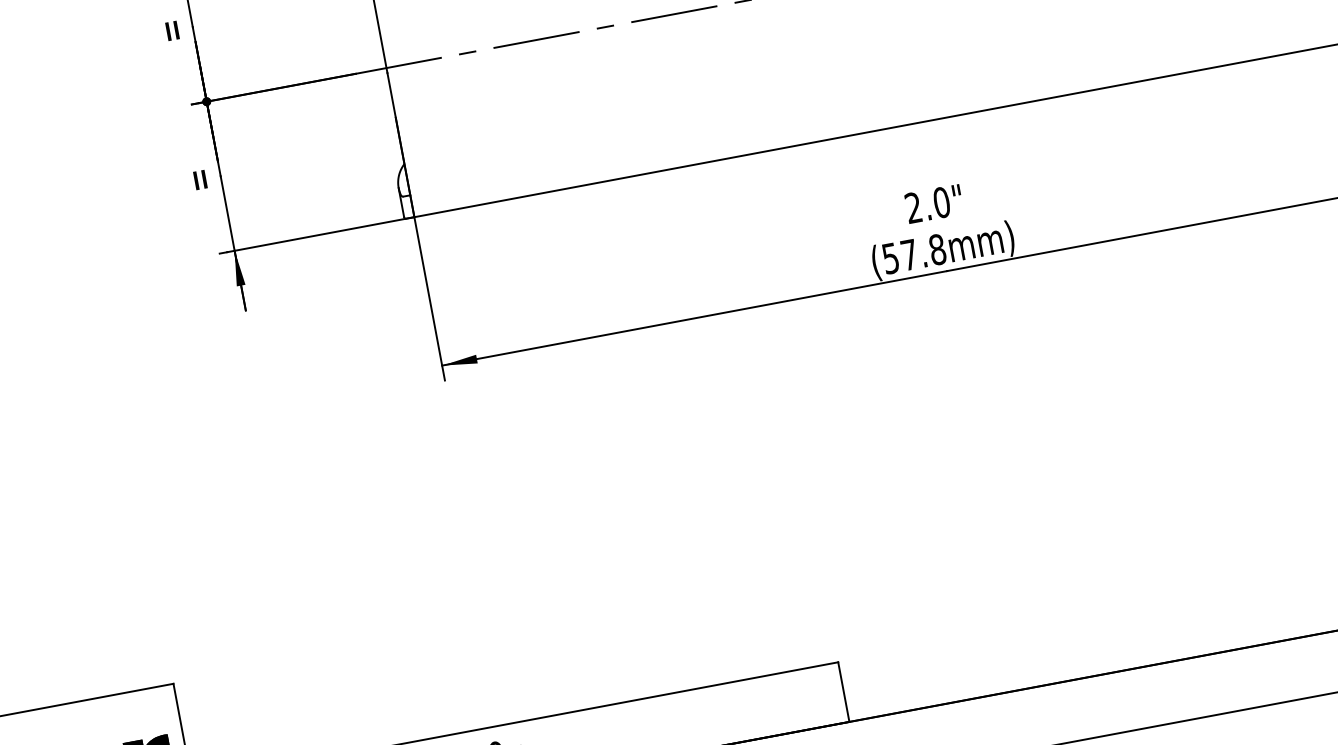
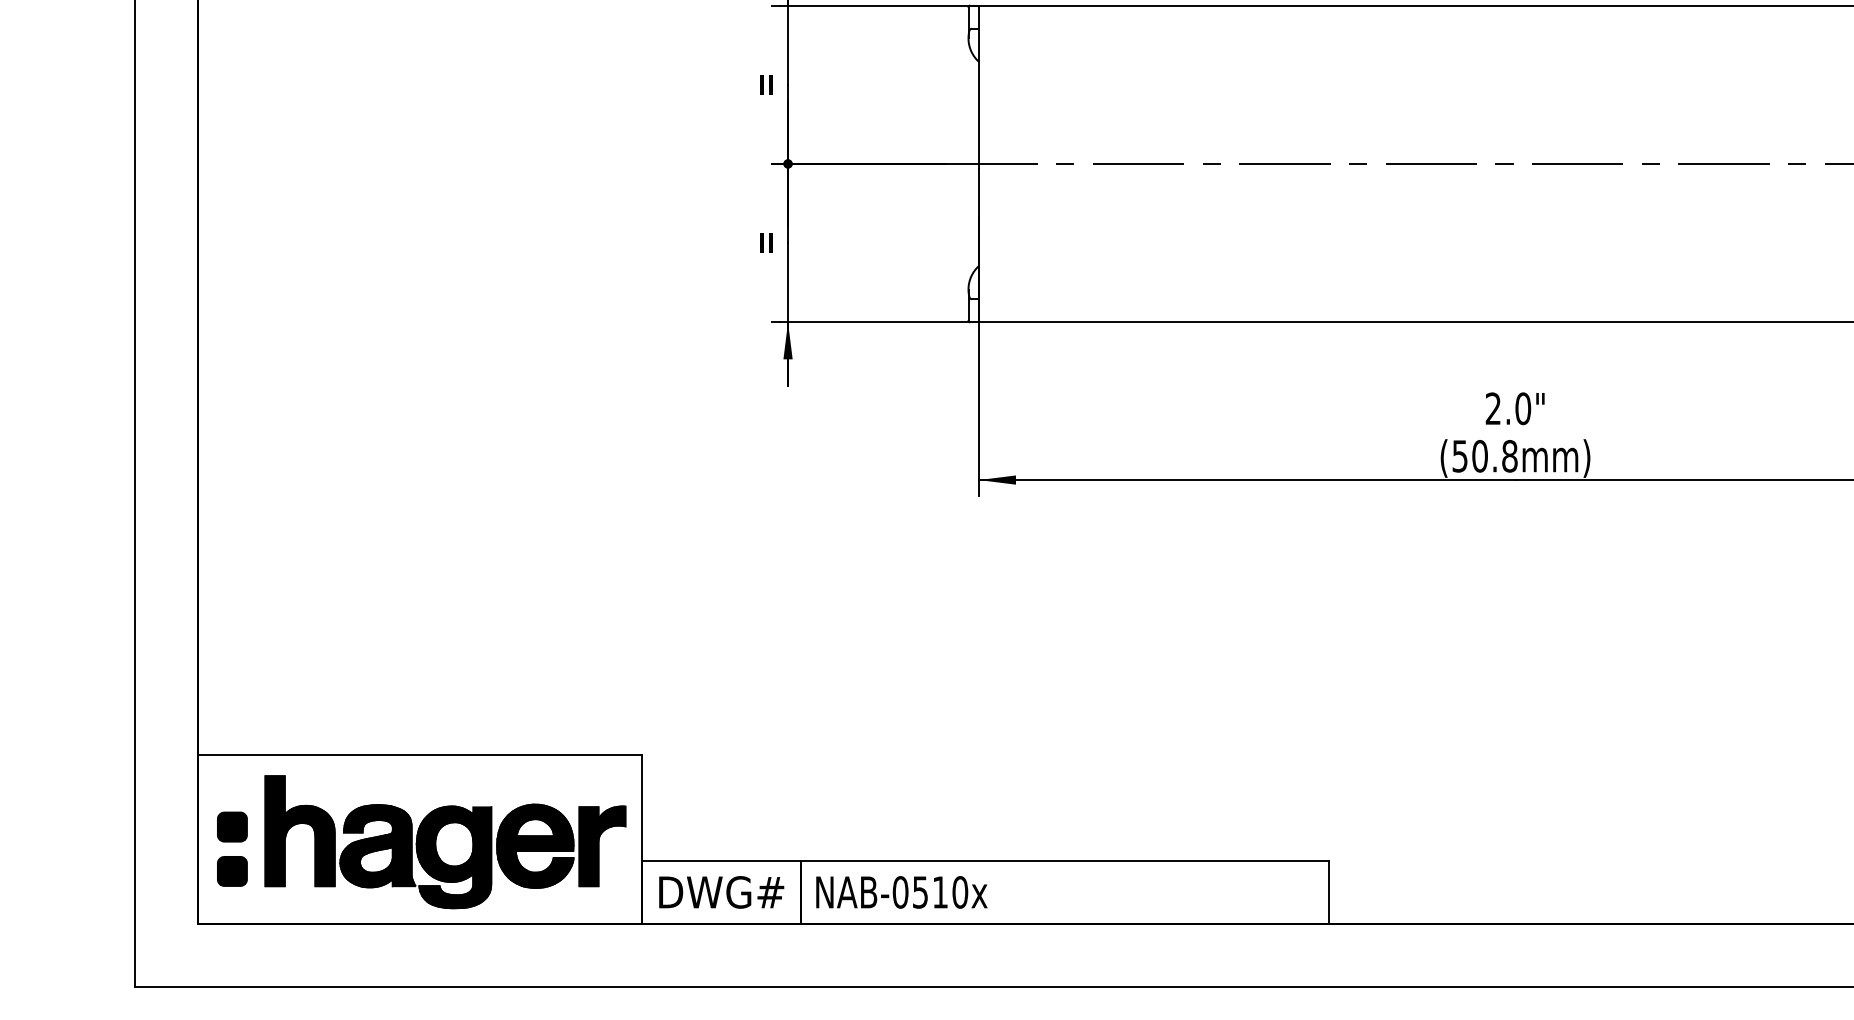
text: (909, 255) -> (1479, 456), (57.8mm) -> (50.8mm)

